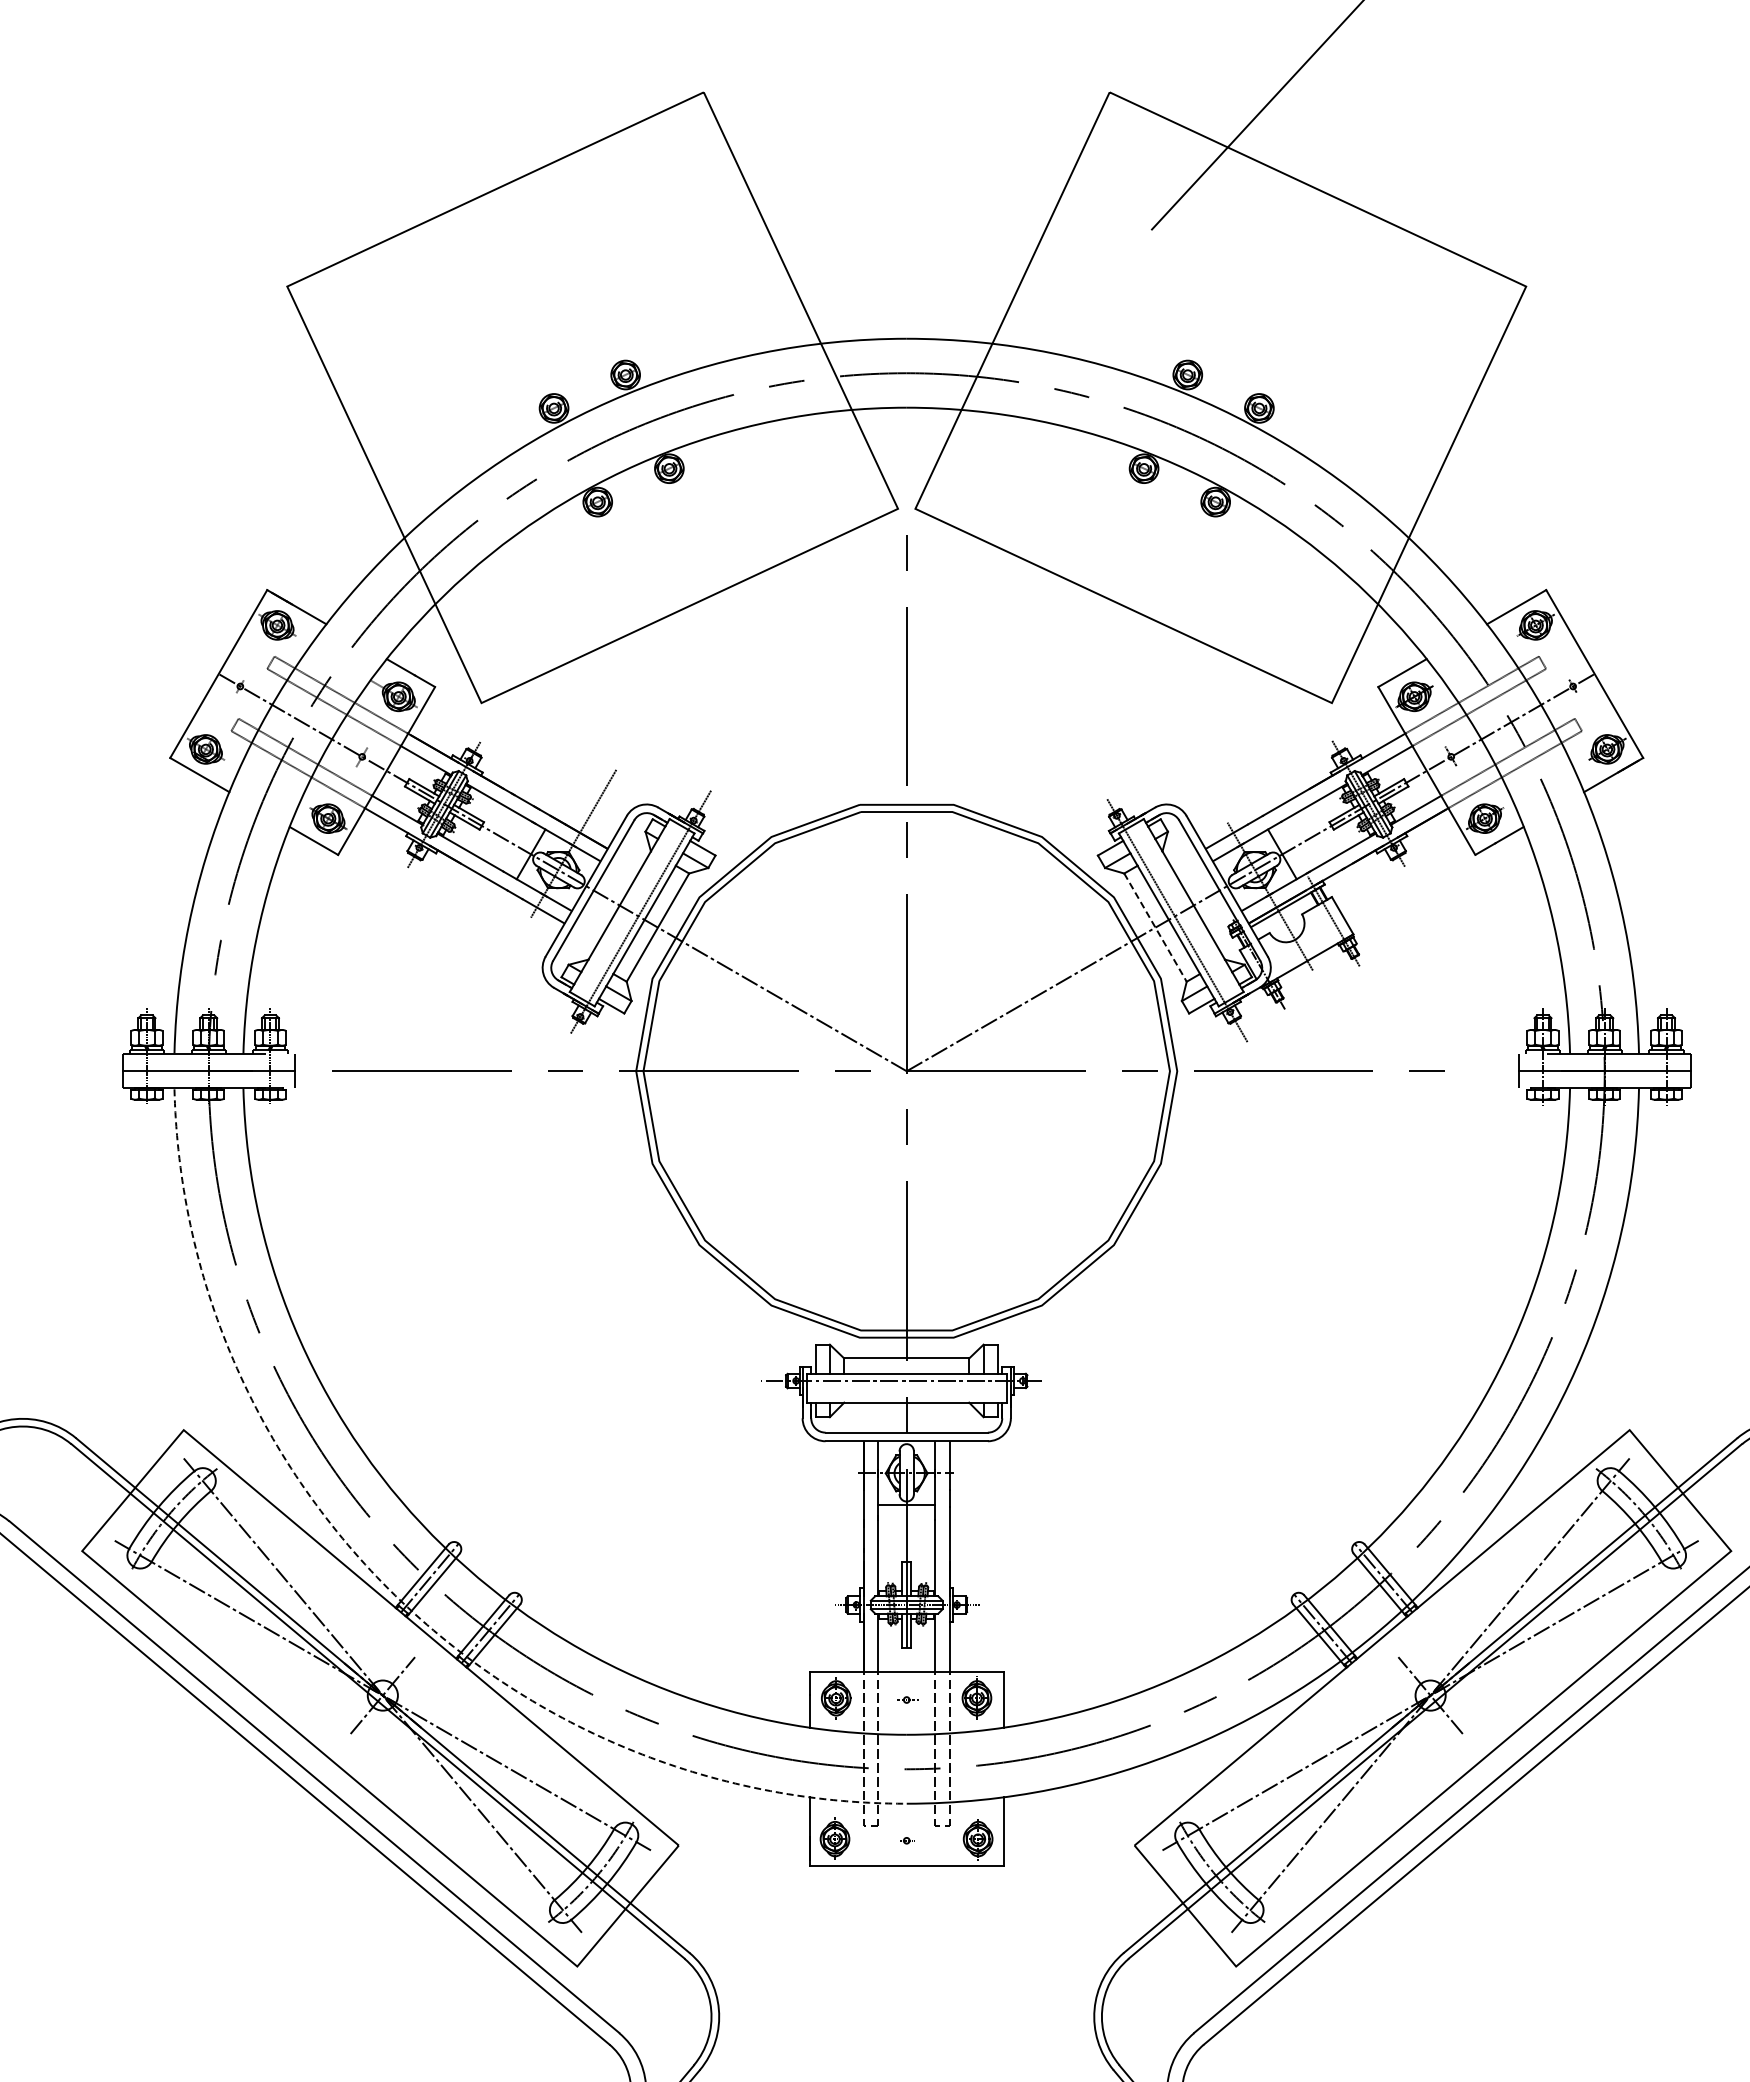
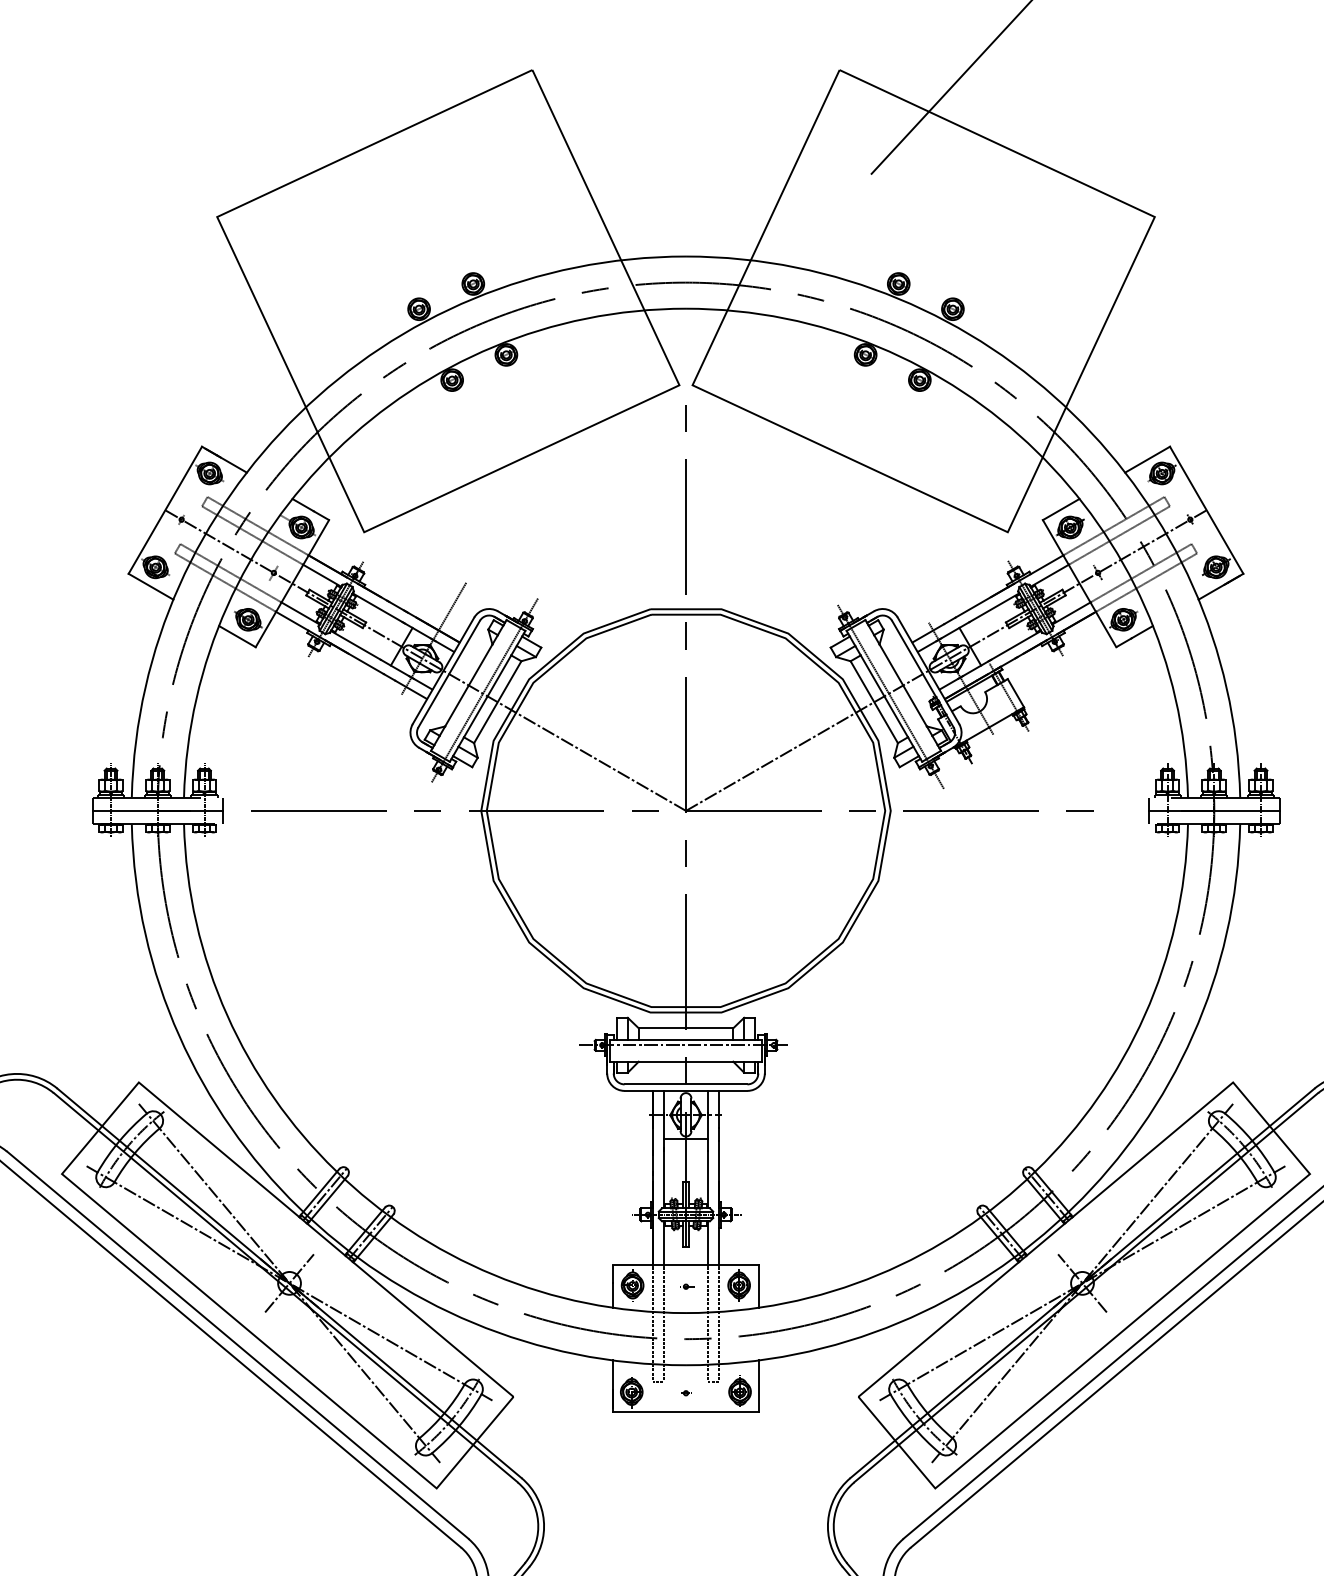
line: (1155, 928) -> (874, 702), dashed -> solid
arc: (395, 1595) -> (299, 1207), dashed -> solid

